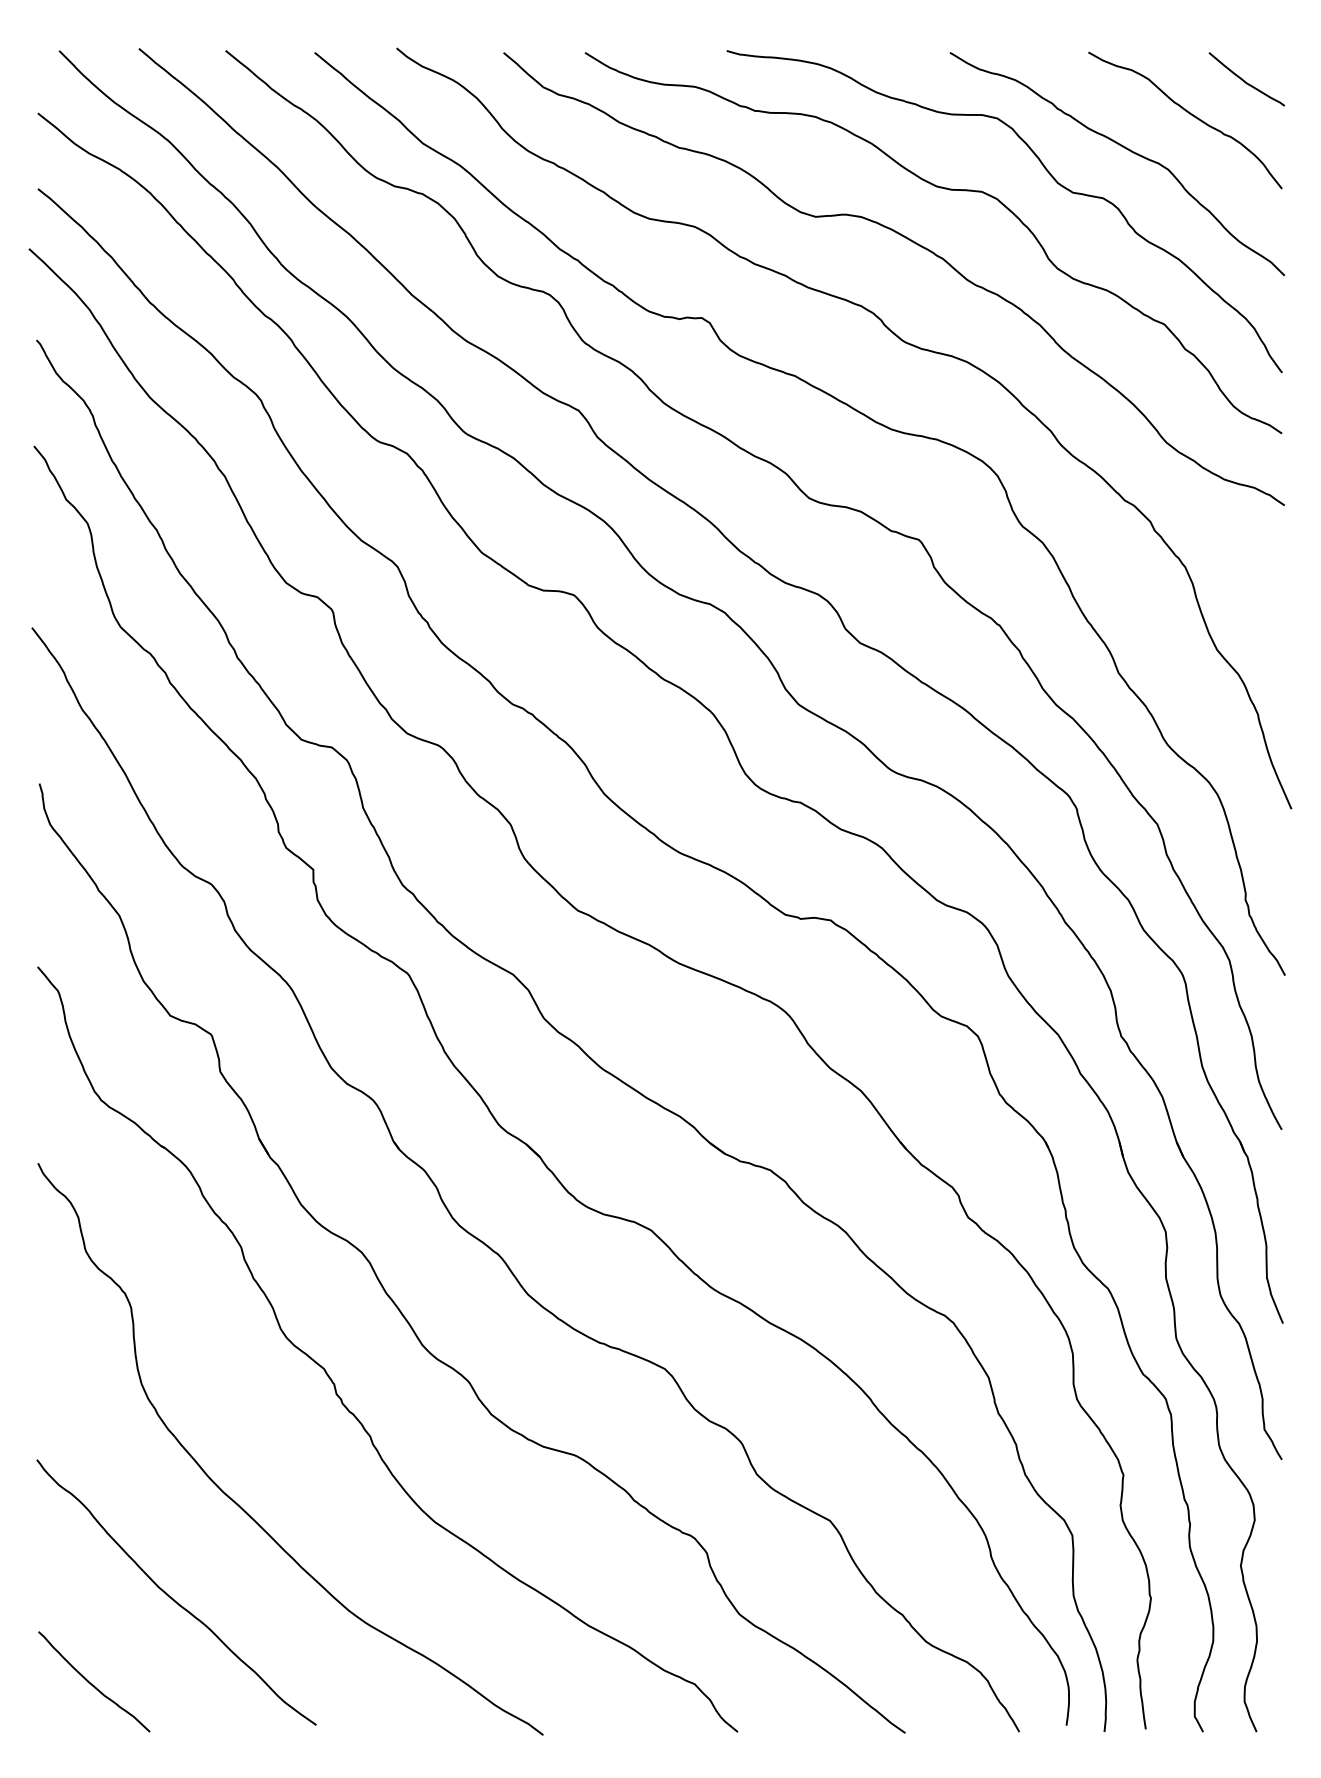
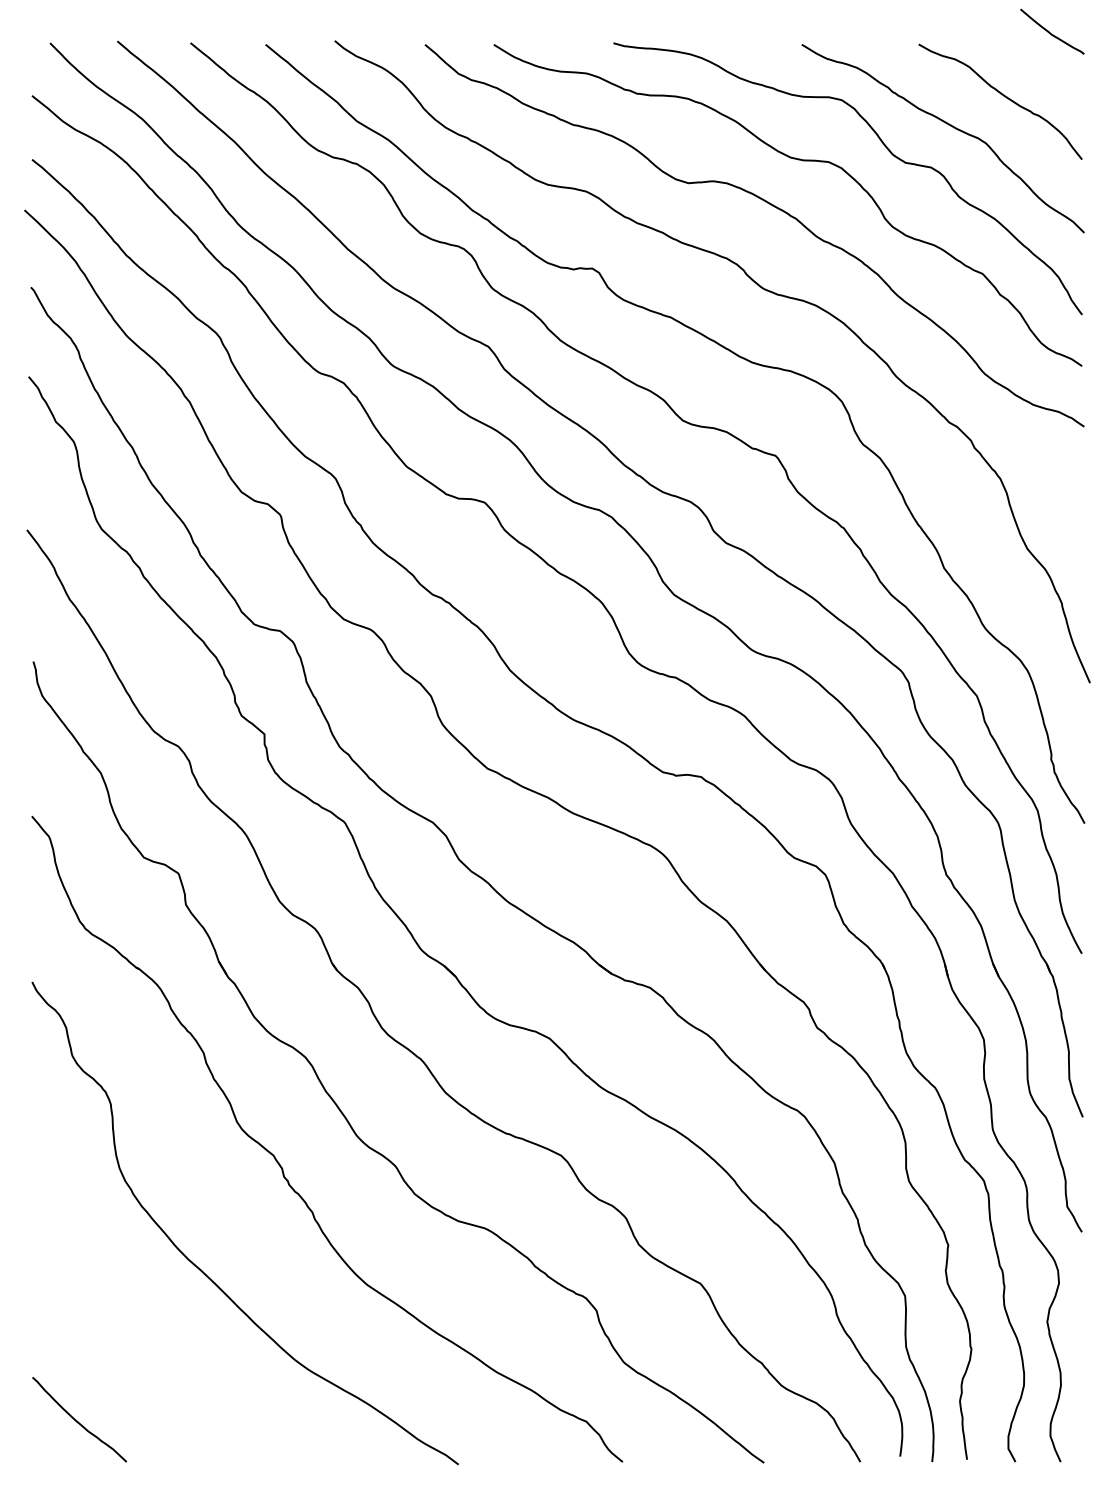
curve: (1246, 81) -> (1052, 33), moved
curve: (172, 1597) -> (145, 1348), removed

